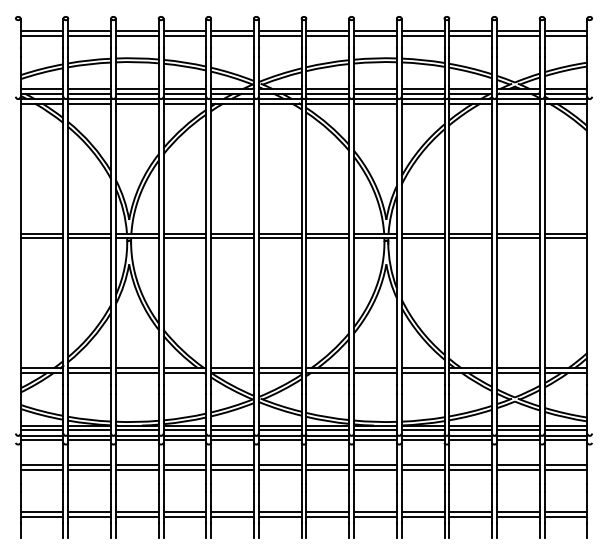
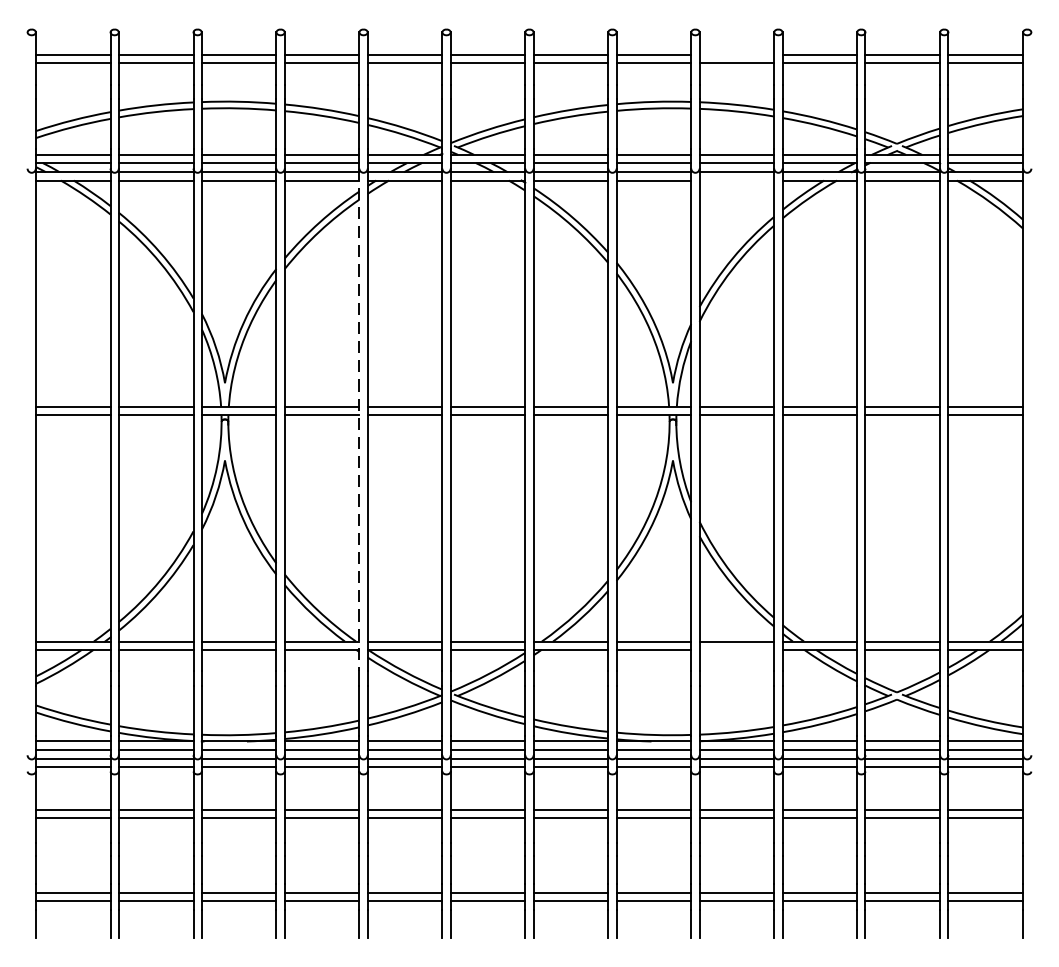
line: (422, 31) -> (735, 54), removed
line: (422, 103) -> (735, 180), removed
line: (206, 241) -> (359, 420), solid -> dashed
line: (422, 372) -> (735, 648), removed

